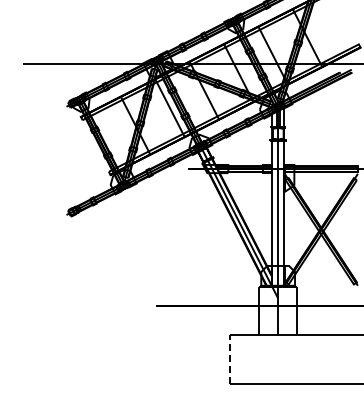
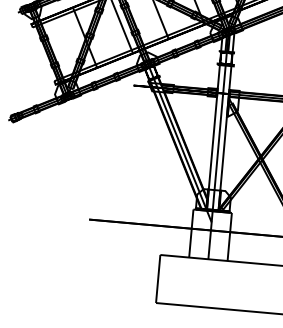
line: (229, 359) -> (157, 278), dashed -> solid

